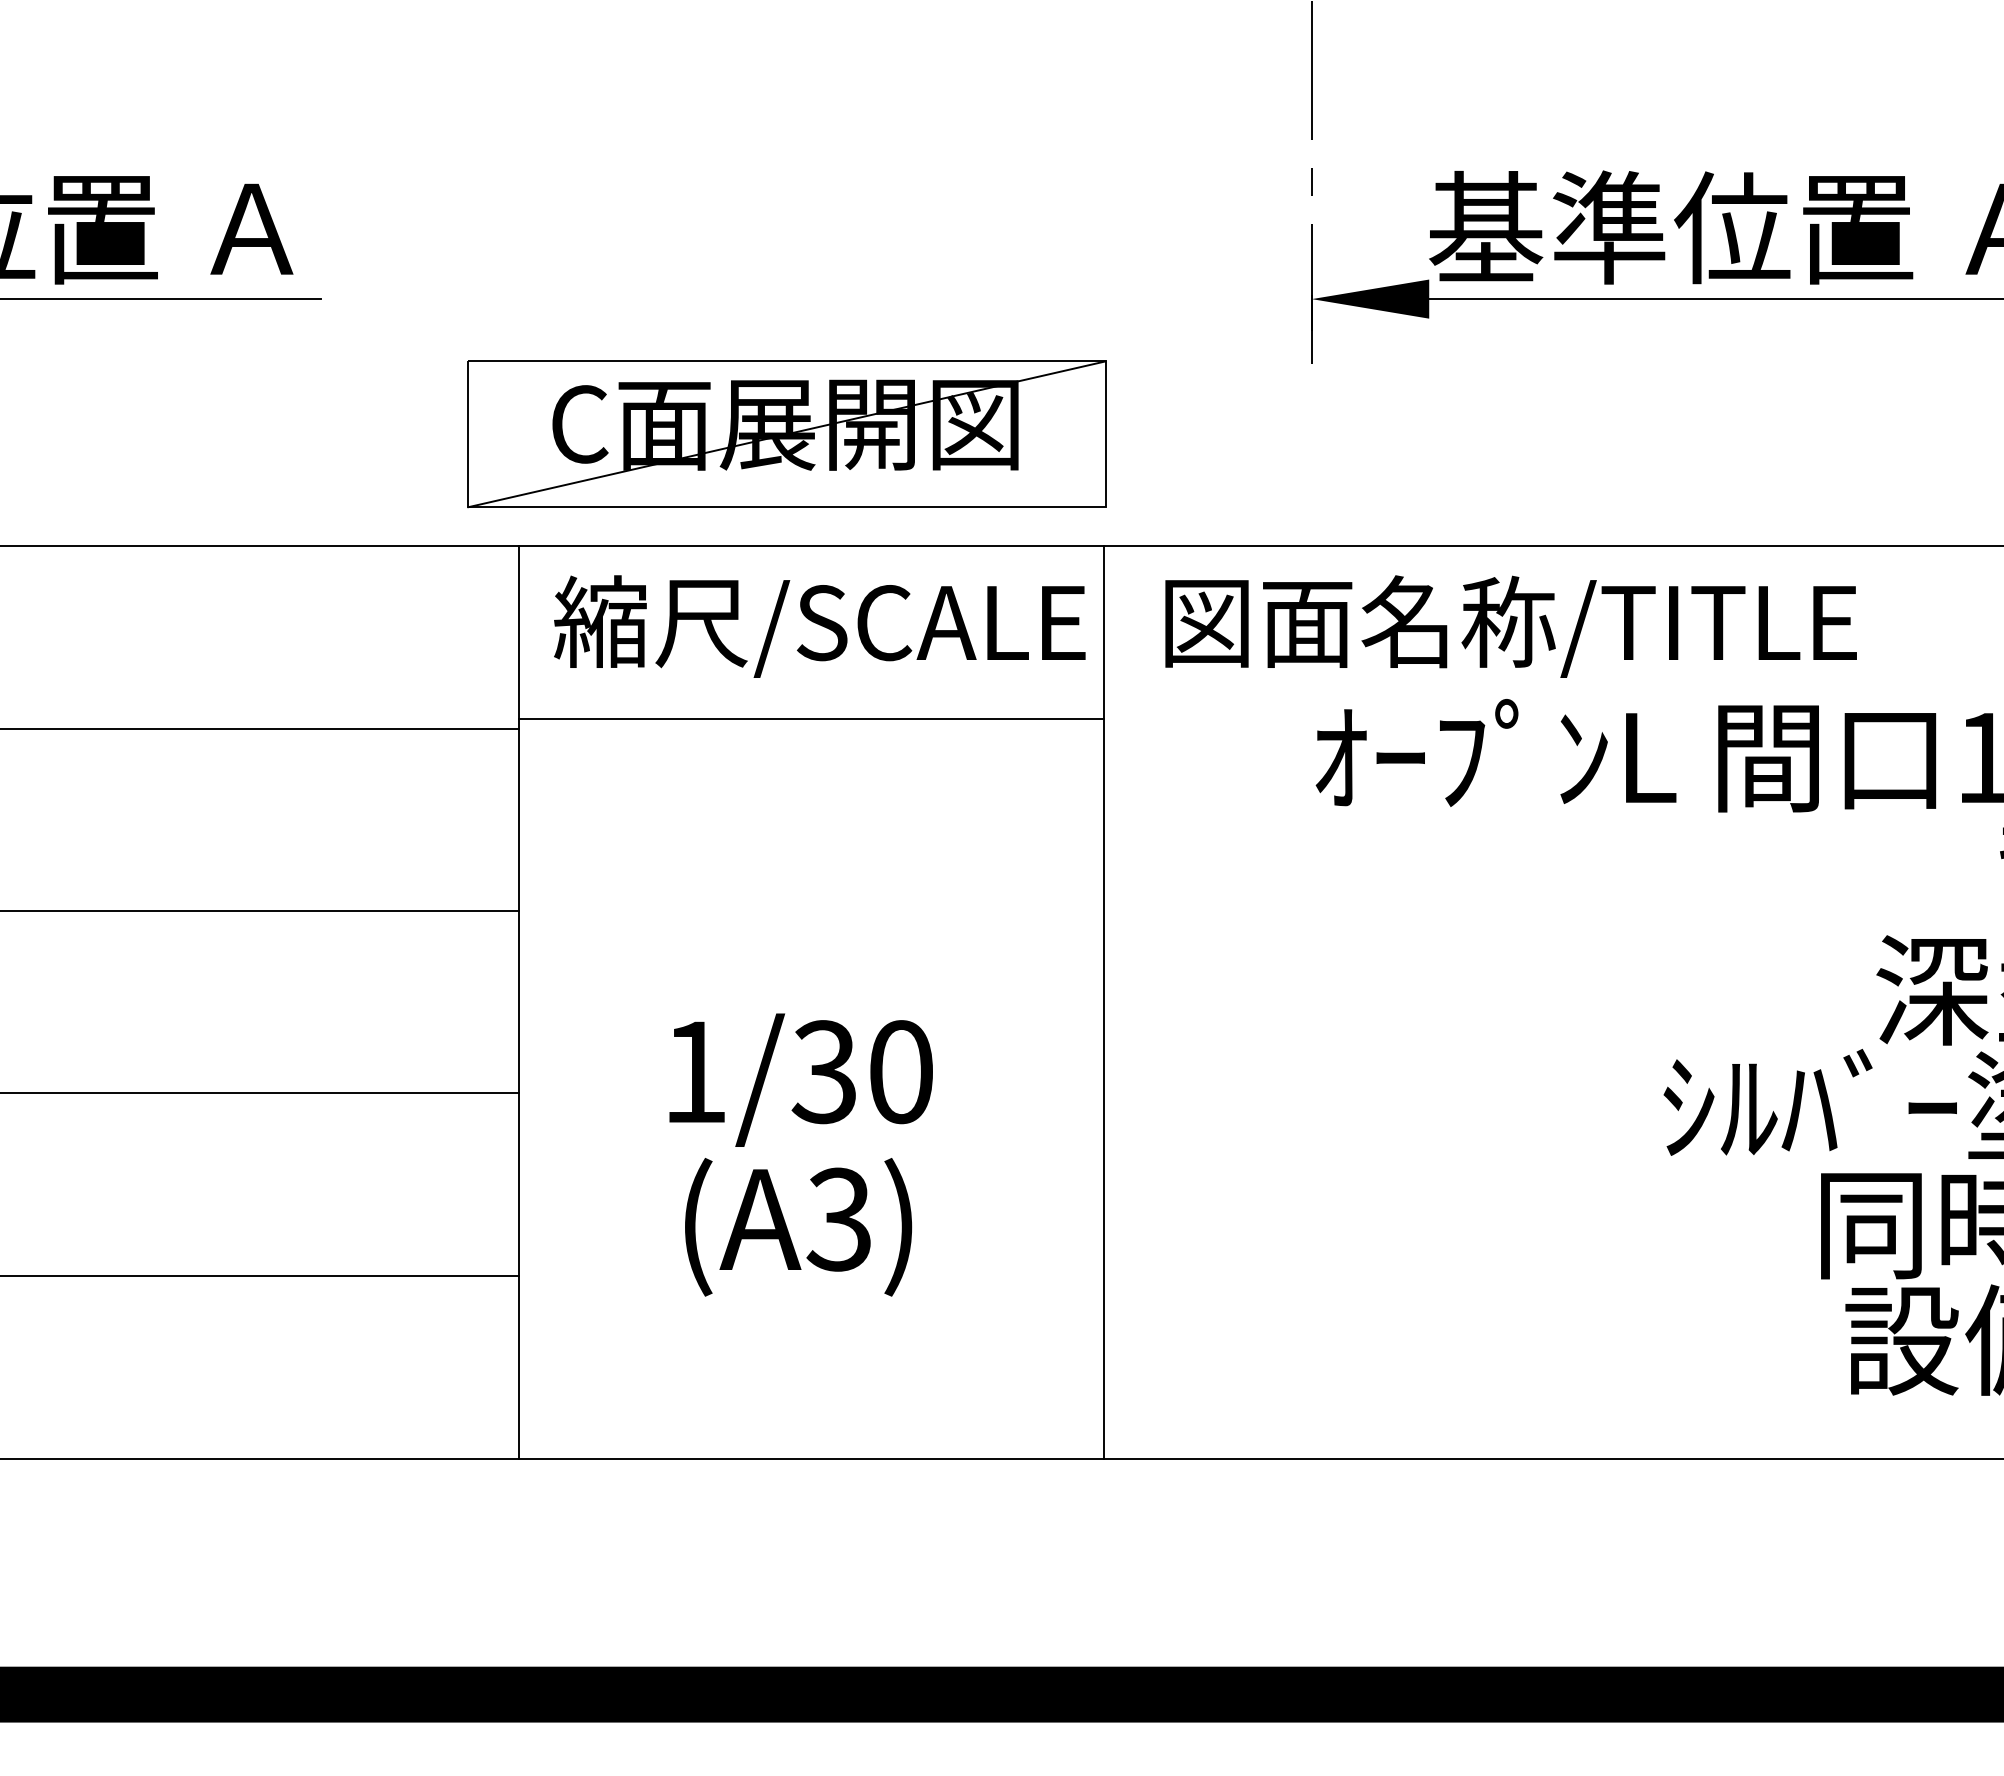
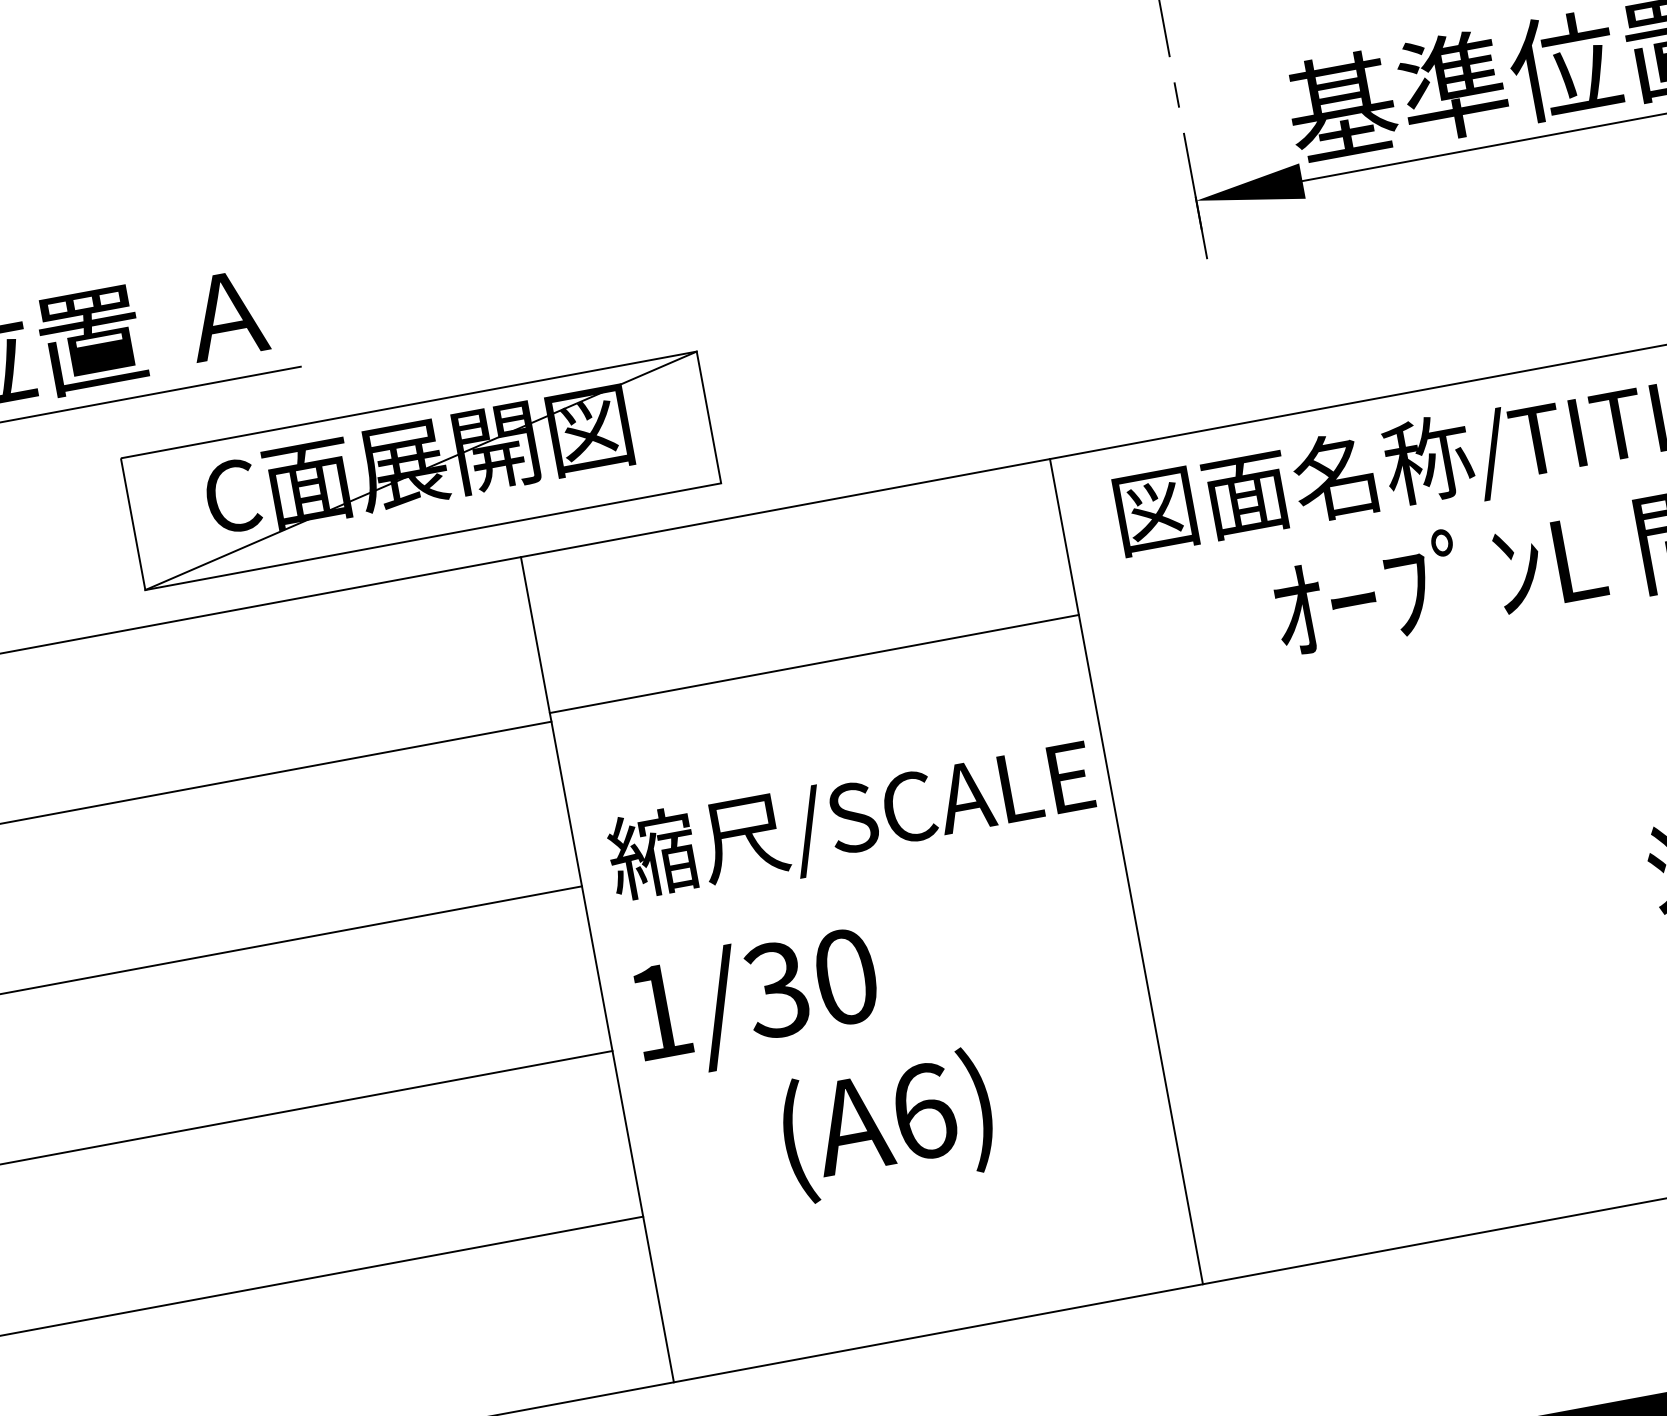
part: (786, 434) -> (420, 471), moved
text: (819, 626) -> (851, 821), moved
text: (800, 1079) -> (756, 1000), moved
text: (839, 1219) -> (923, 1111), (A3) -> (A6)

